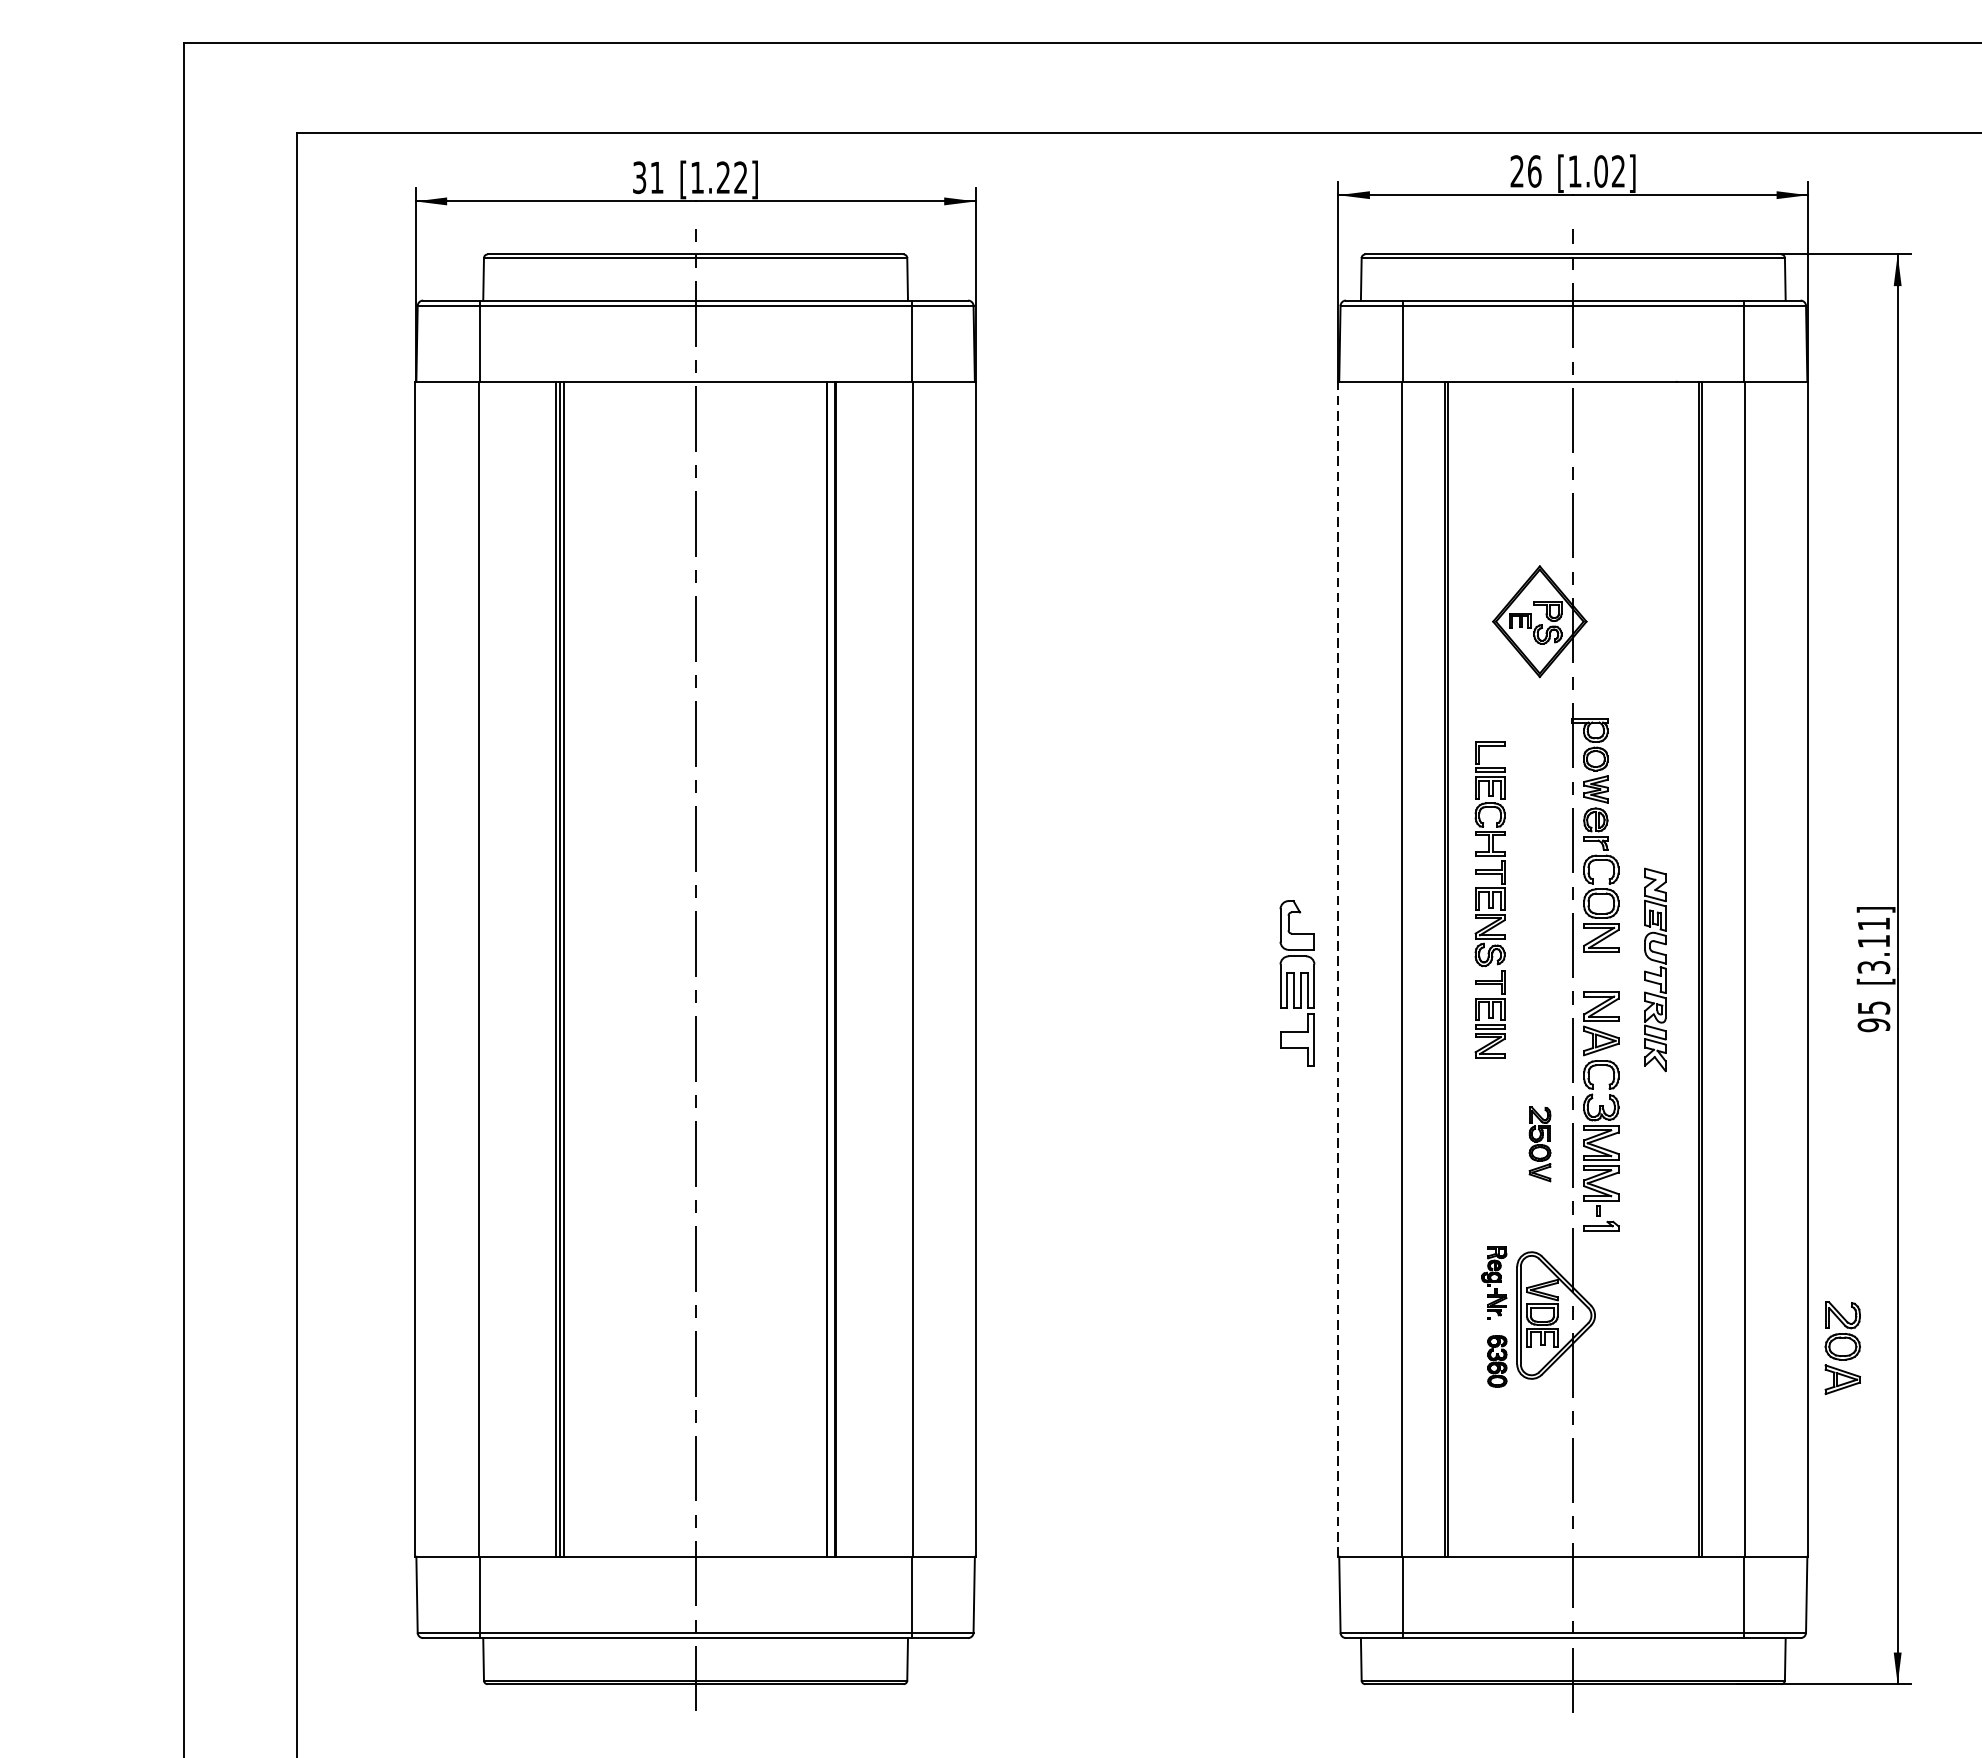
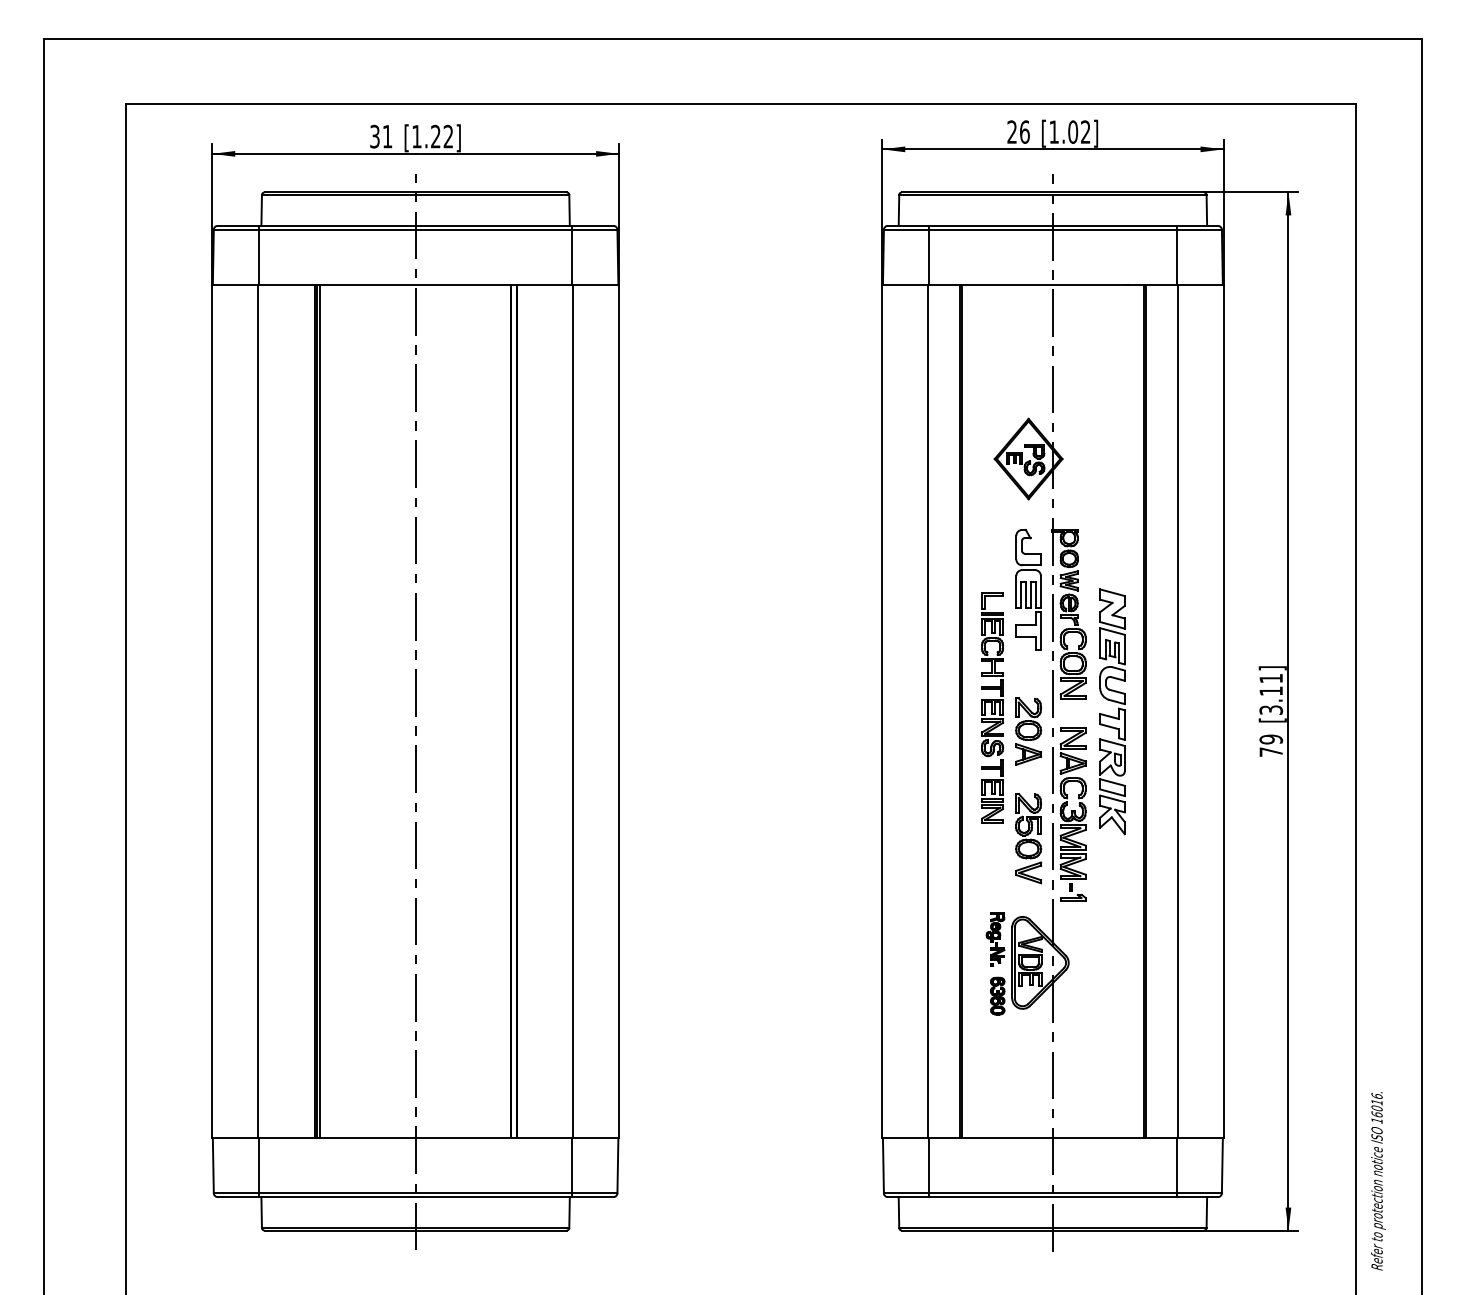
part: (1490, 899) -> (992, 707), moved
line: (1338, 969) -> (882, 711), dashed -> solid
part: (1655, 969) -> (1112, 711), size x1.67
part: (1297, 983) -> (1028, 589), moved
text: (1874, 1016) -> (1271, 745), 95 -> 79
part: (1539, 1144) -> (1028, 838), size x1.67
part: (1842, 1348) -> (1028, 731), moved

